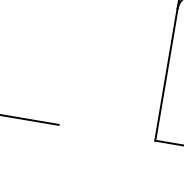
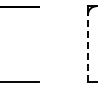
line: (167, 75) -> (88, 48), solid -> dashed

